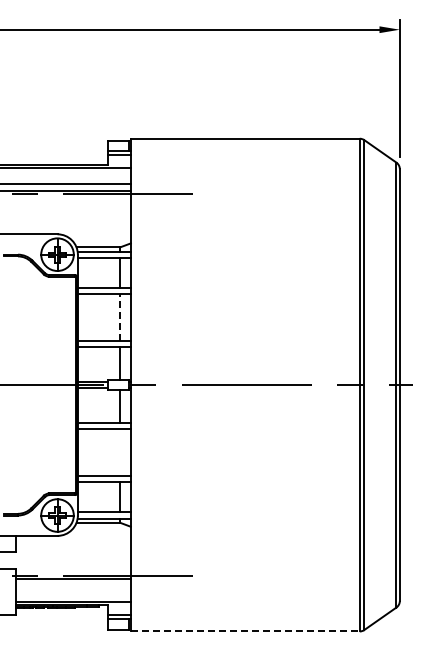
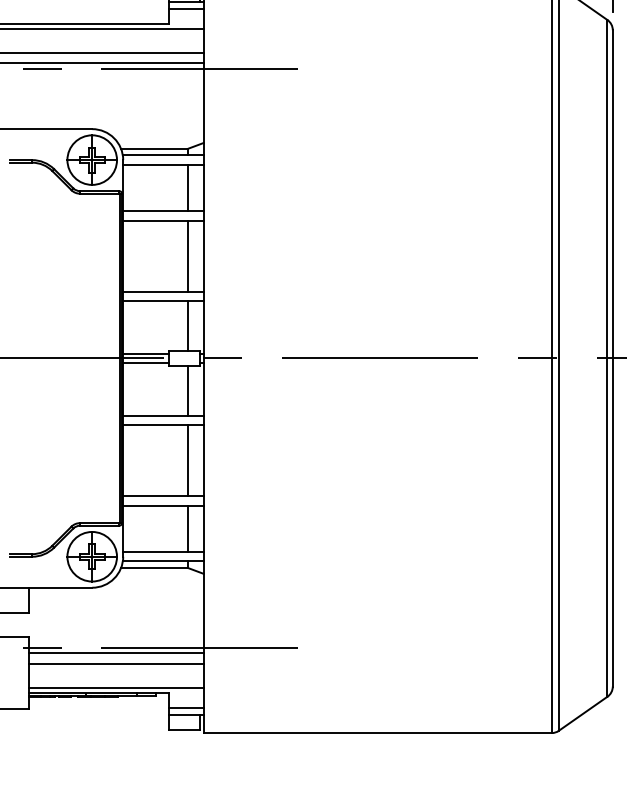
line: (120, 317) -> (187, 255), dashed -> solid
line: (120, 451) -> (187, 459), added
line: (72, 585) -> (115, 663), added
line: (245, 631) -> (378, 733), dashed -> solid

